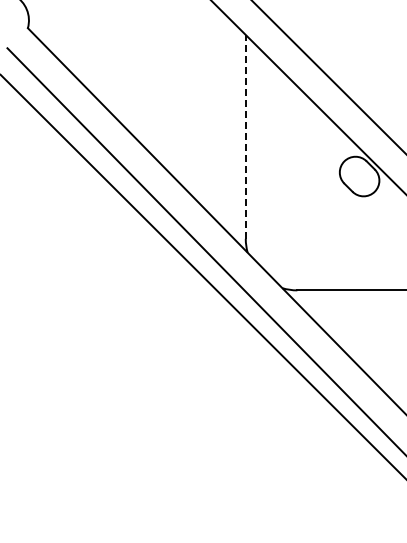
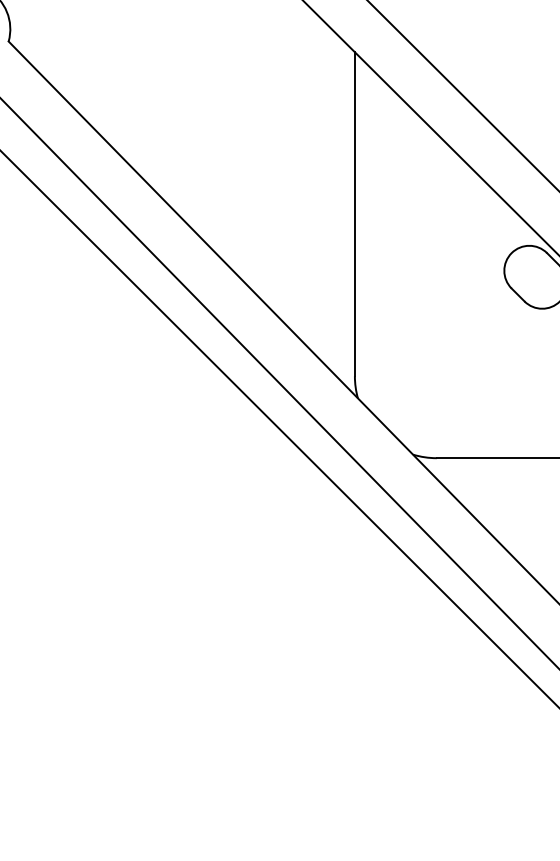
line: (245, 136) -> (354, 213), dashed -> solid

